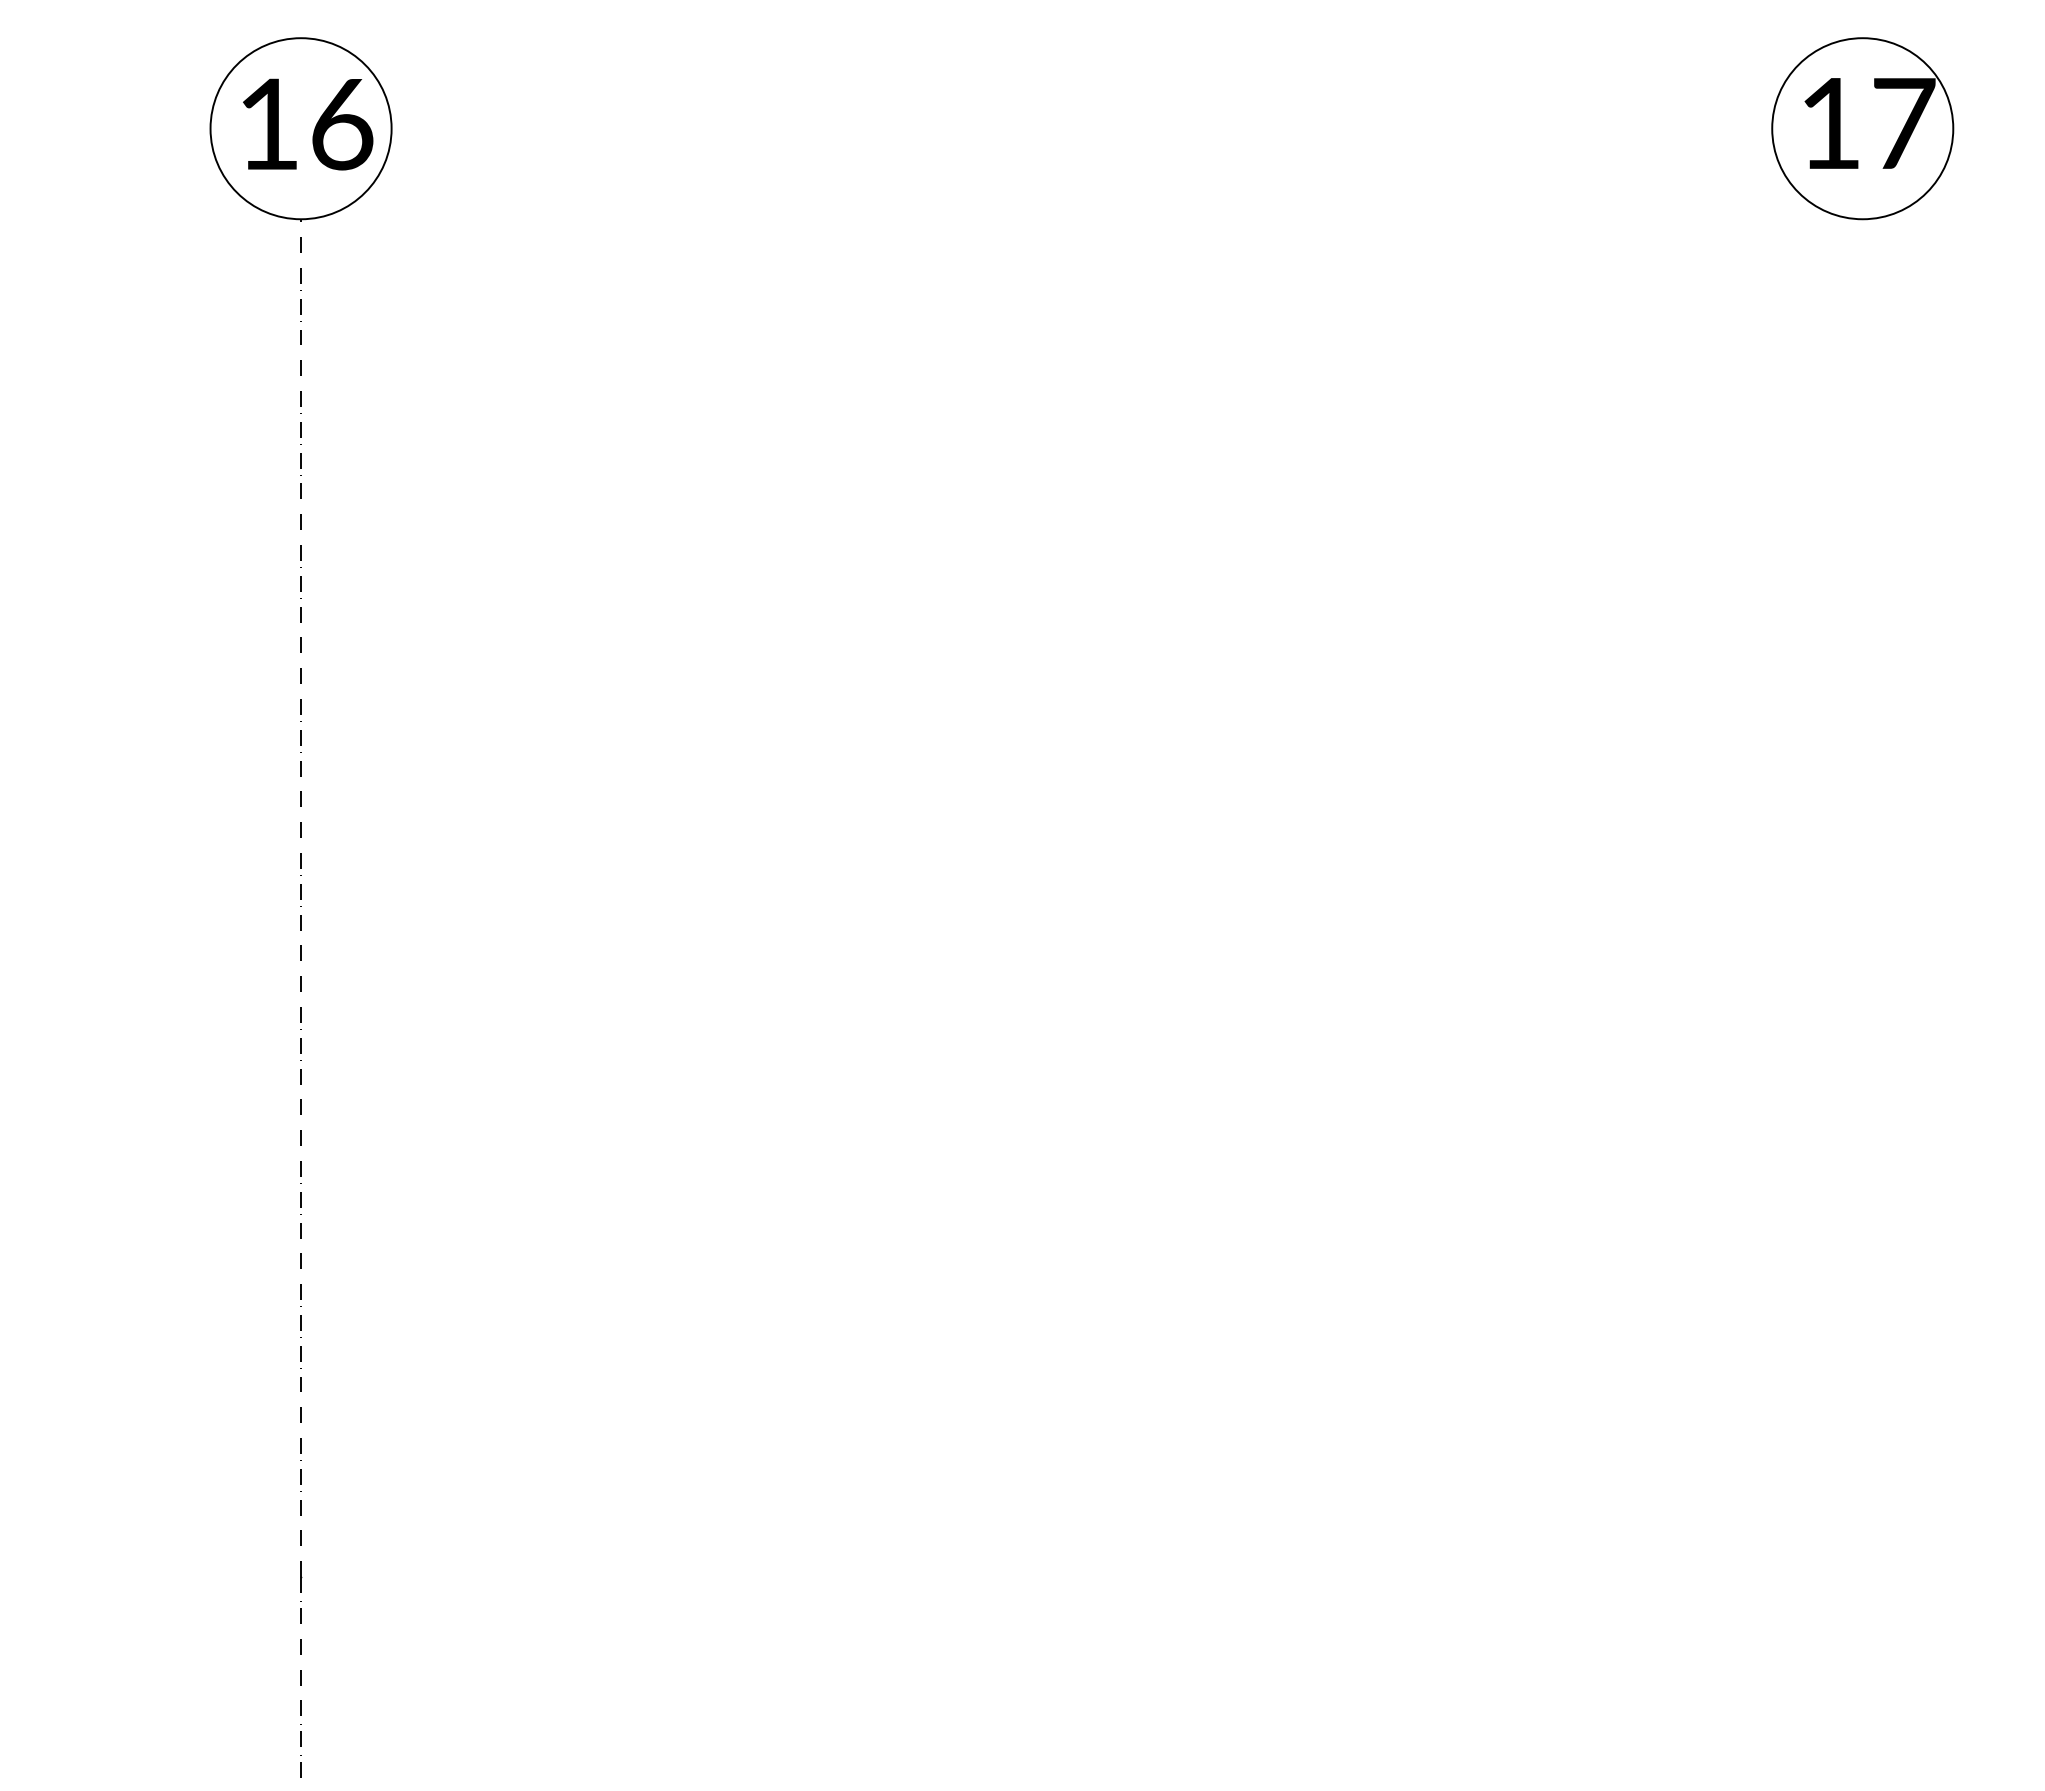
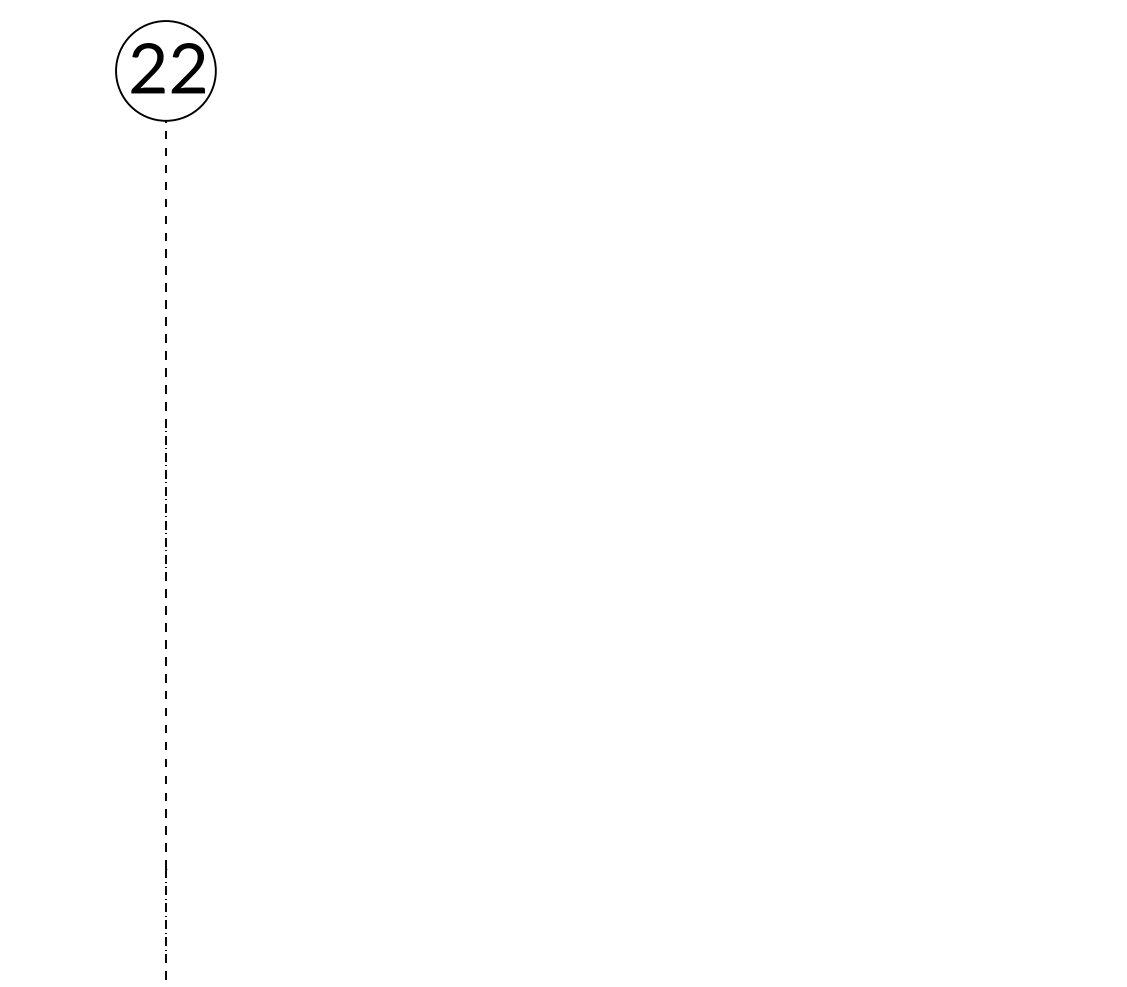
text: (305, 124) -> (168, 68), 16 -> 22
part: (1862, 127) -> (1026, 70), removed

